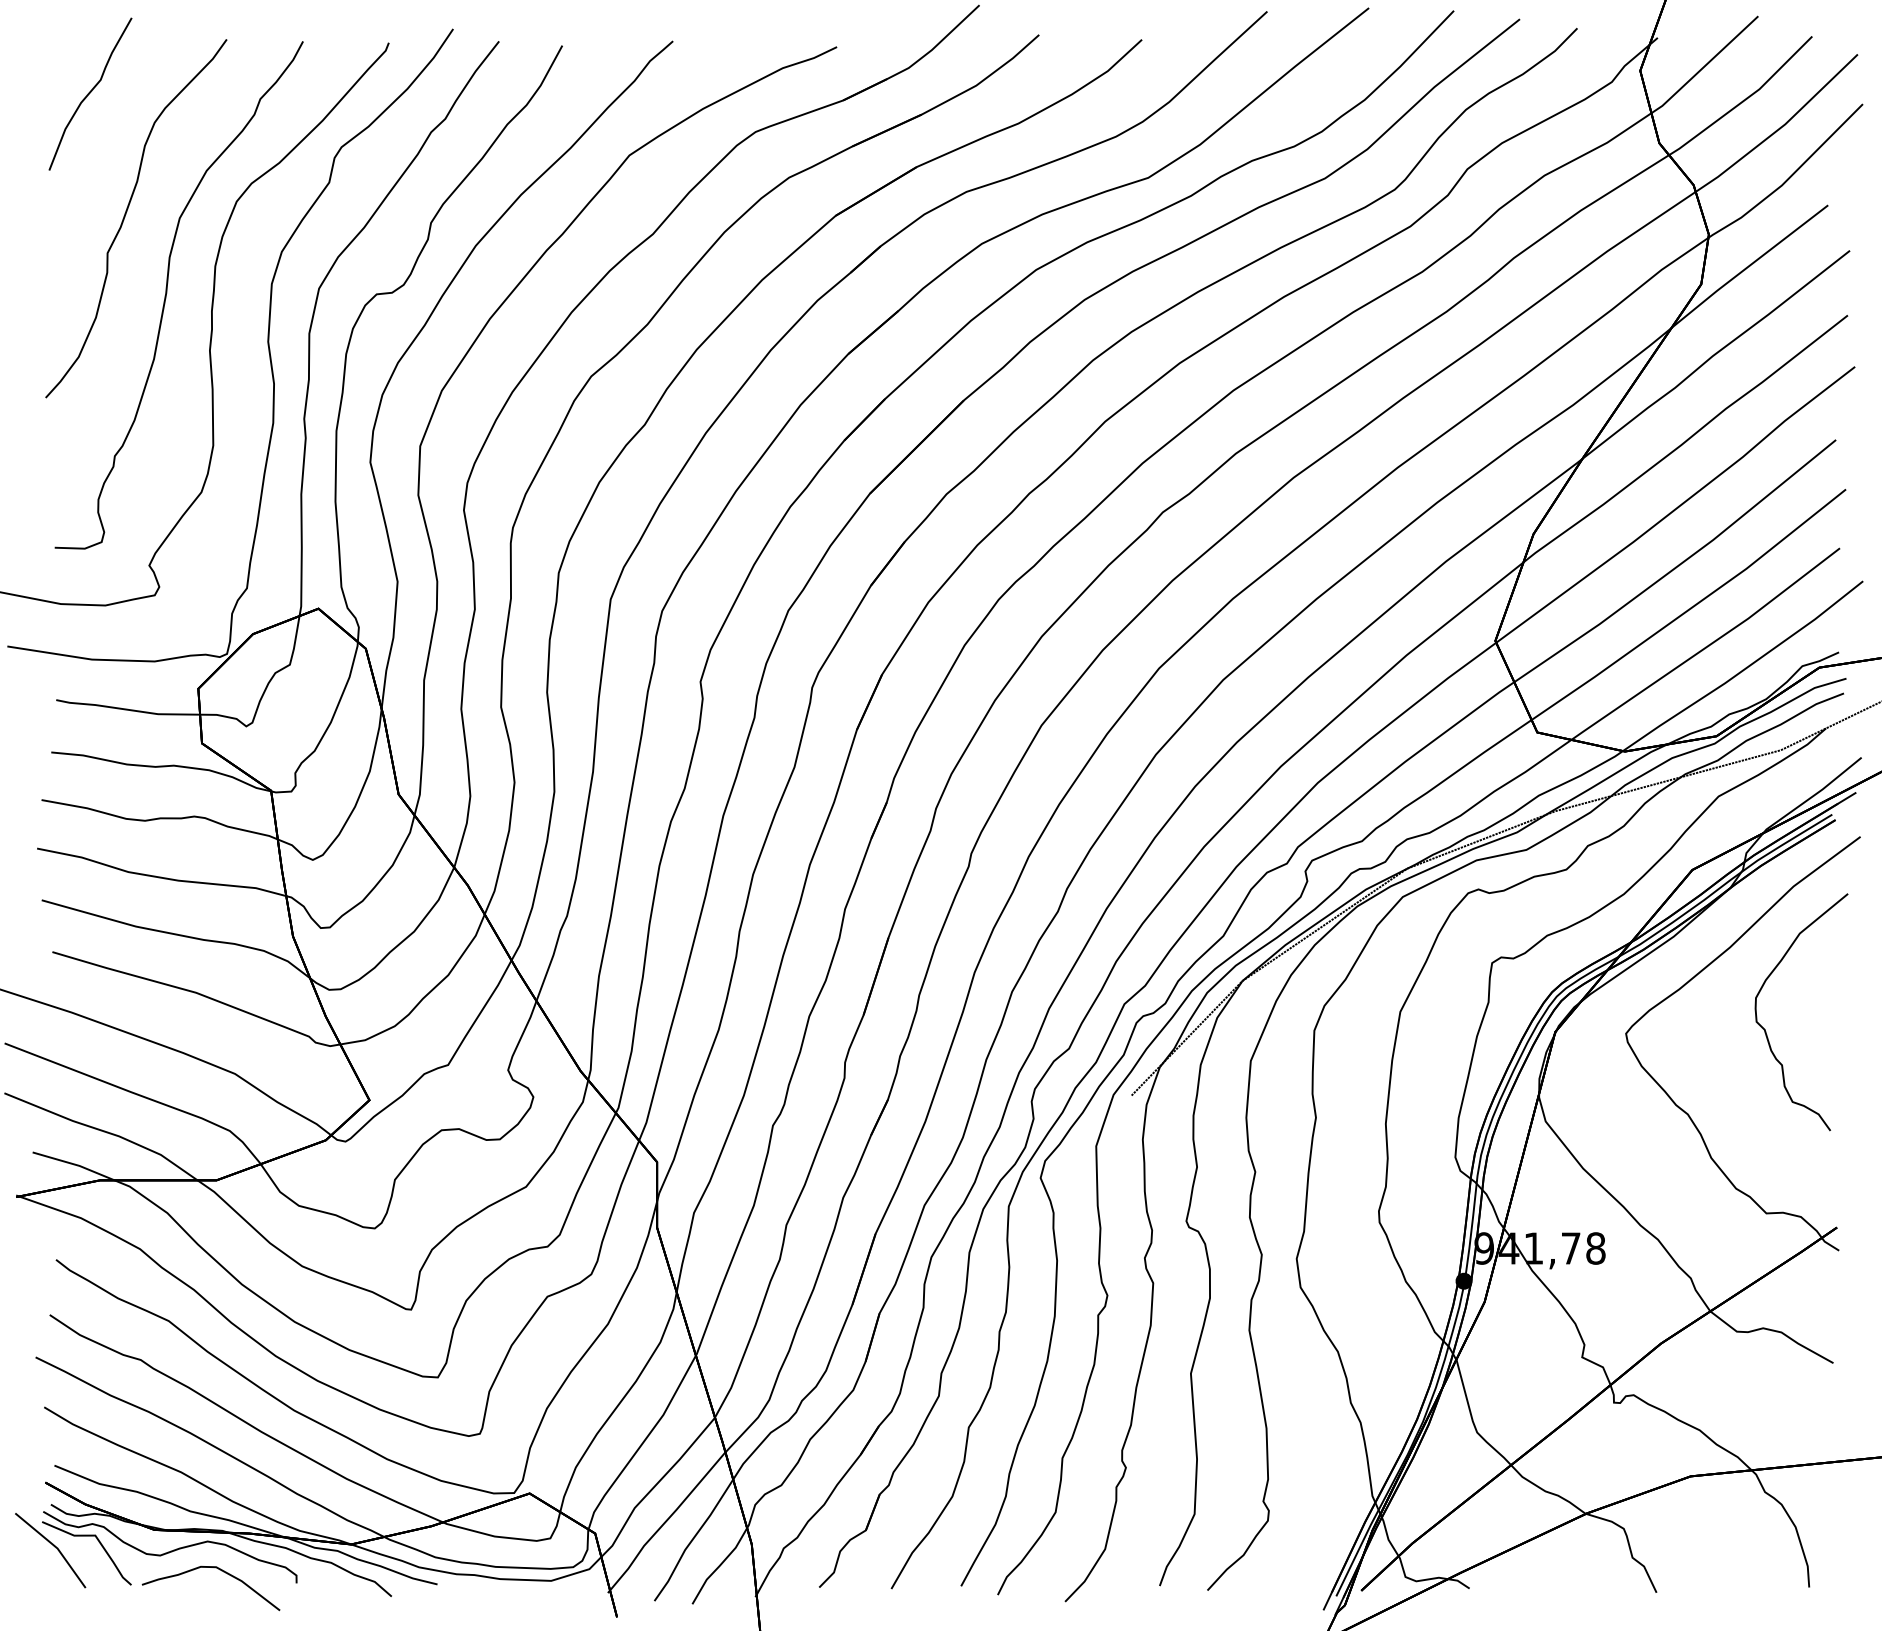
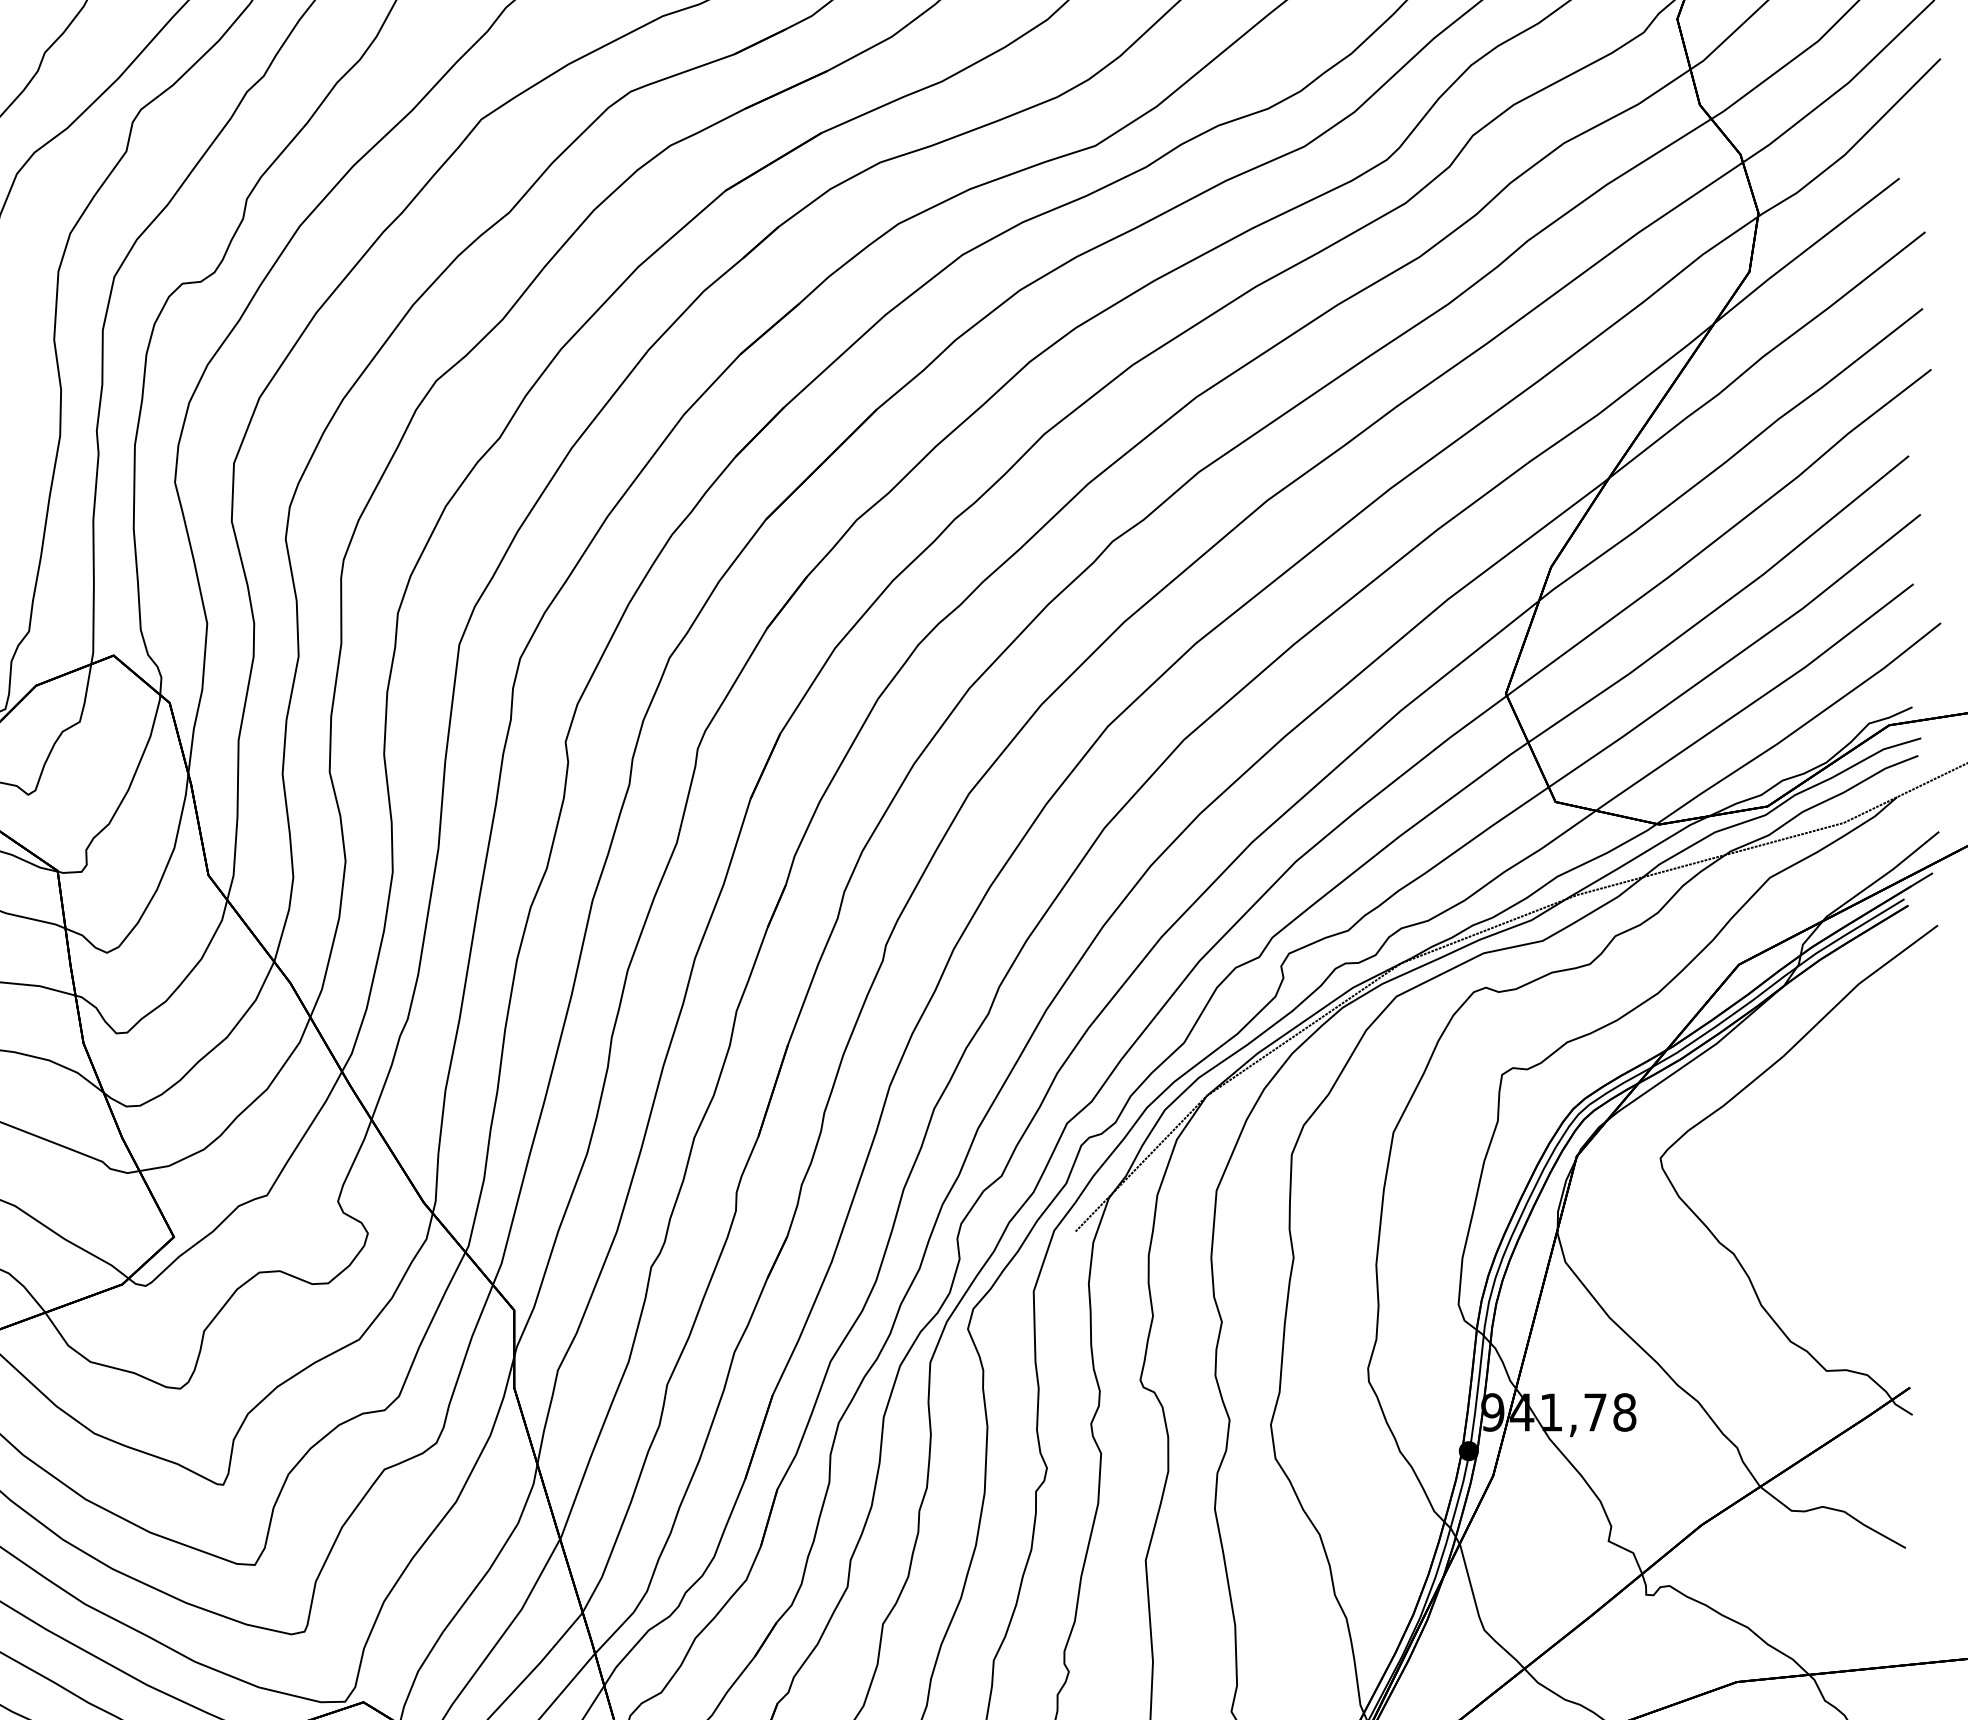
curve: (1765, 1029) -> (1825, 1153), removed

